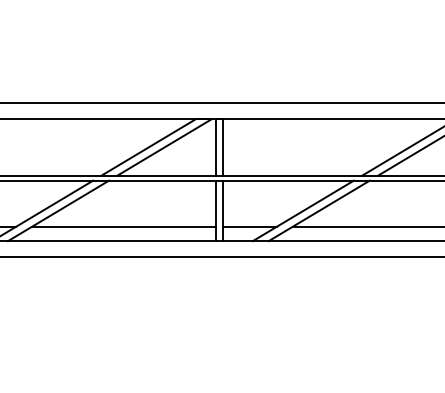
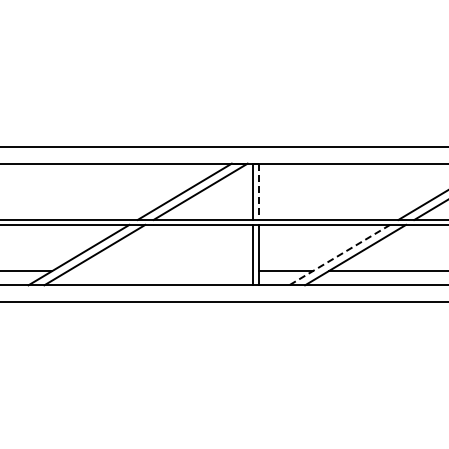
line: (223, 148) -> (259, 192), solid -> dashed
line: (303, 211) -> (339, 255), solid -> dashed
line: (124, 227) -> (160, 271), removed

